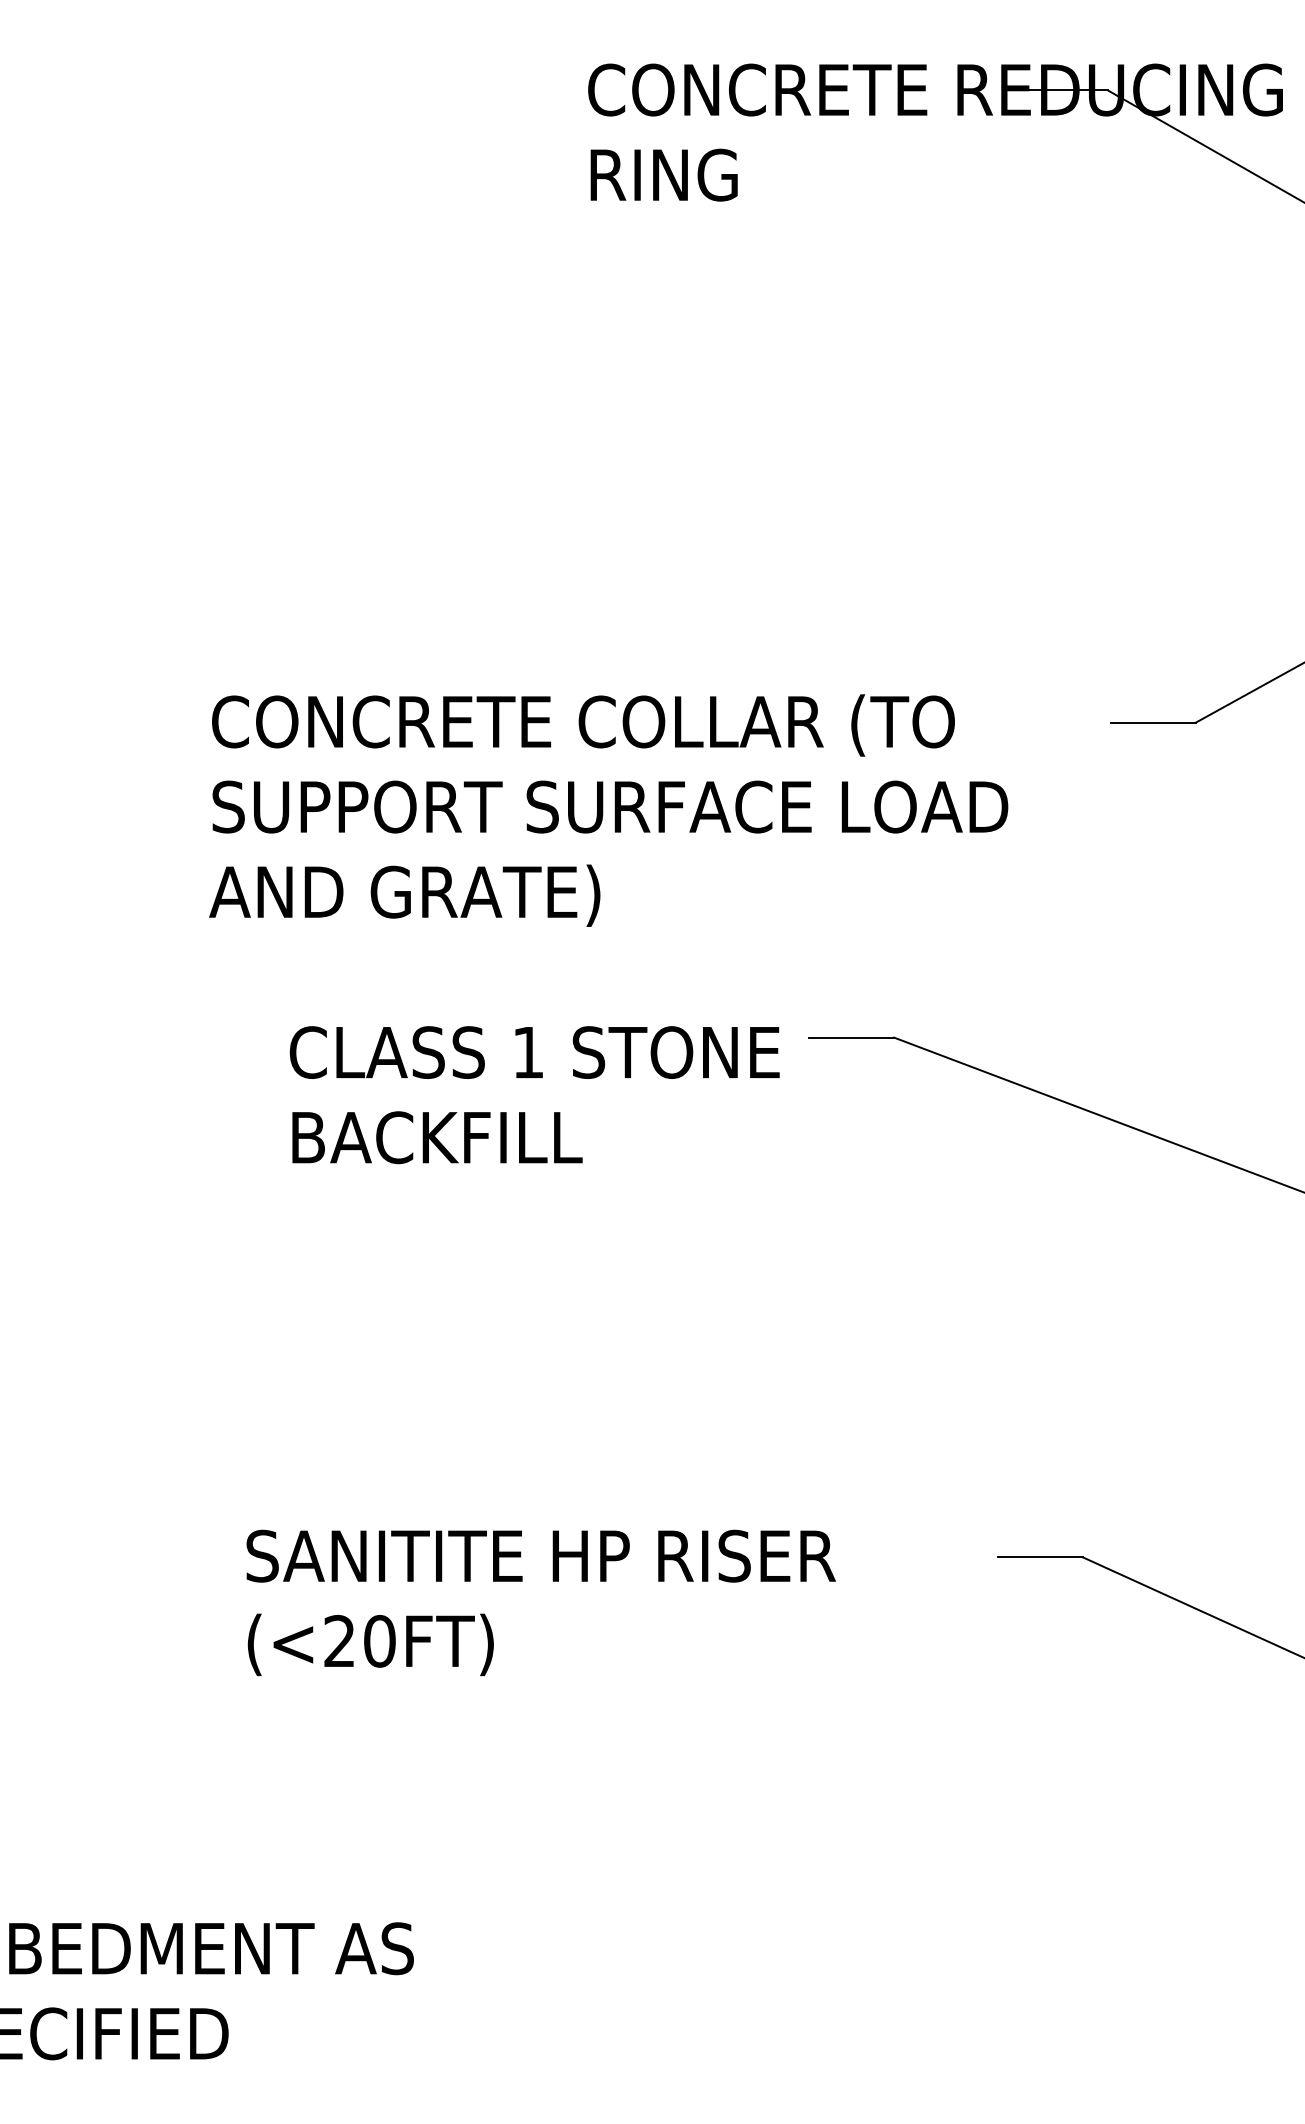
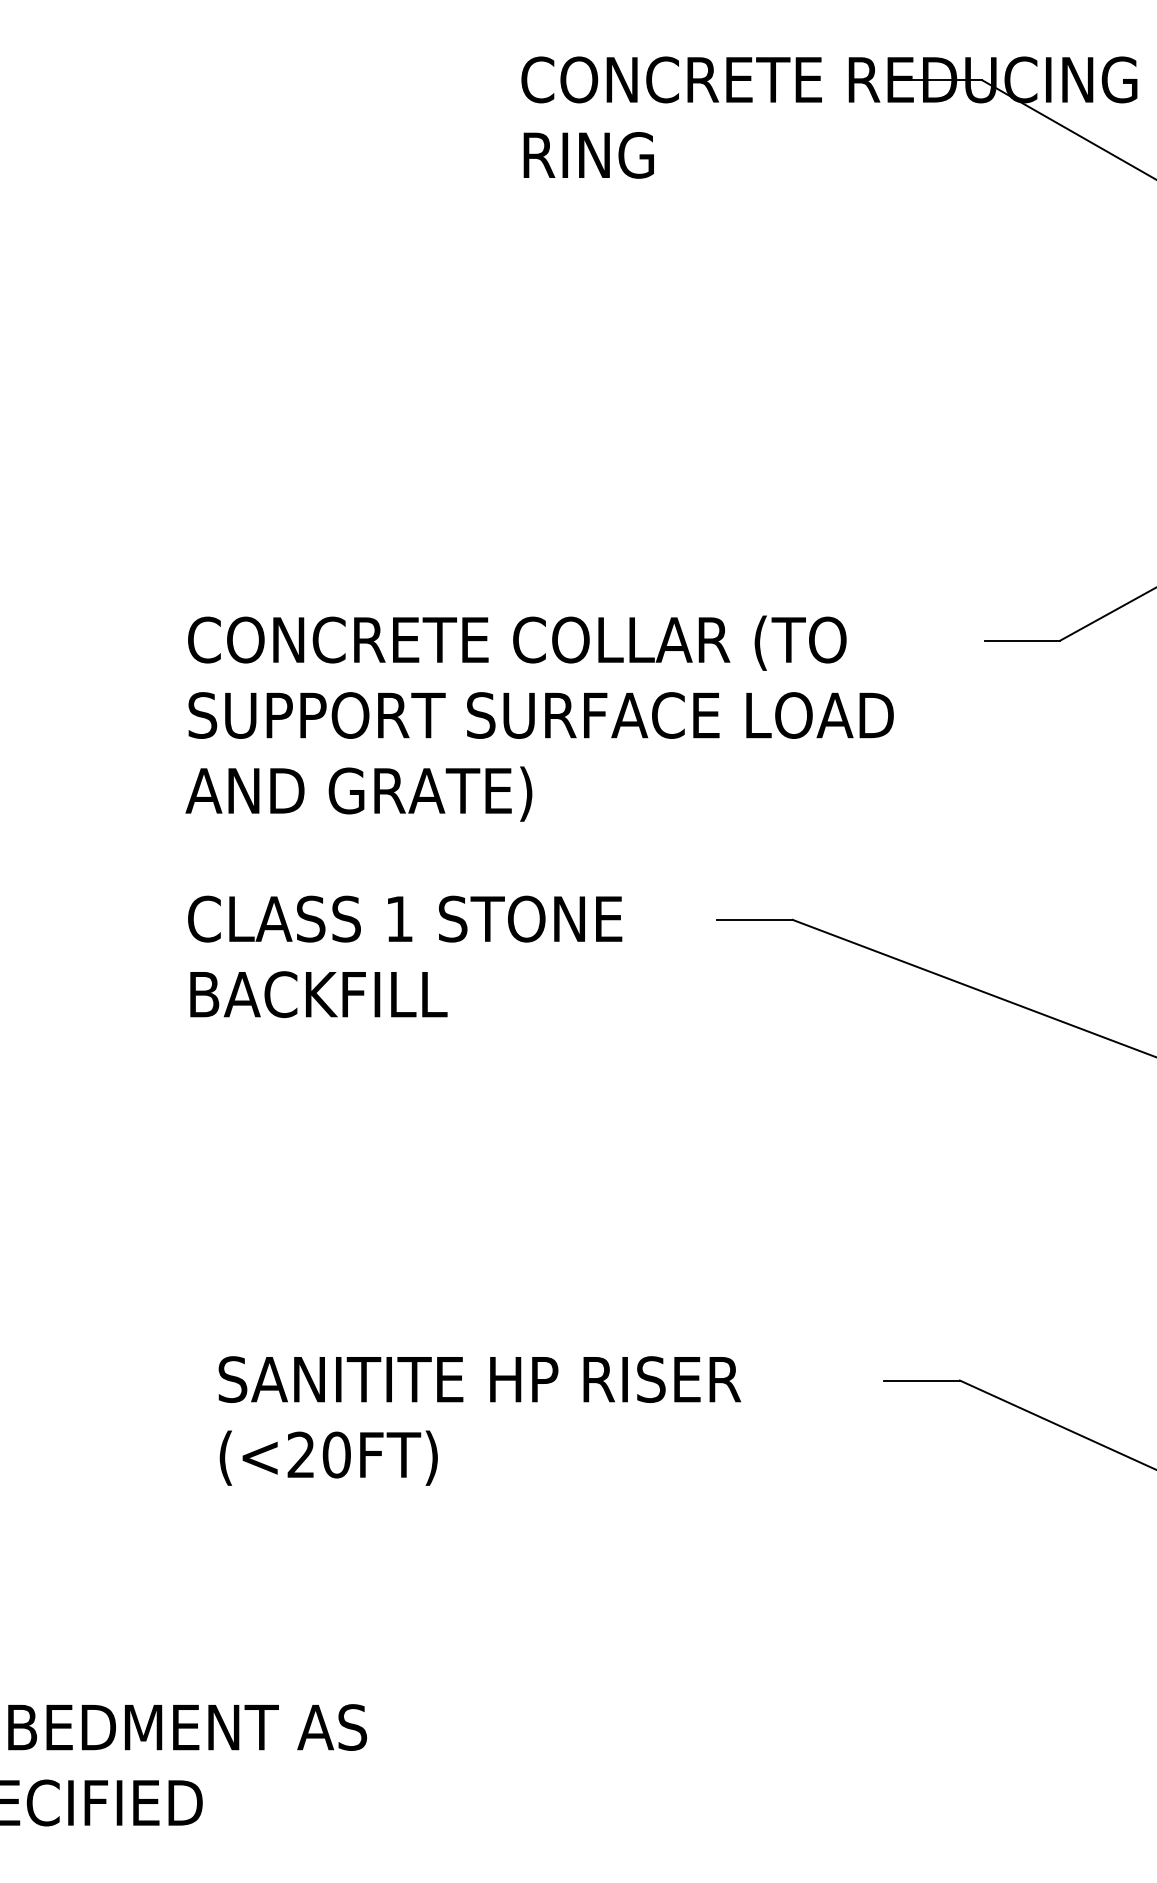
text: (535, 1094) -> (405, 956), moved

